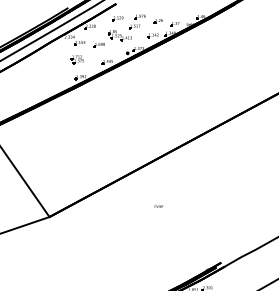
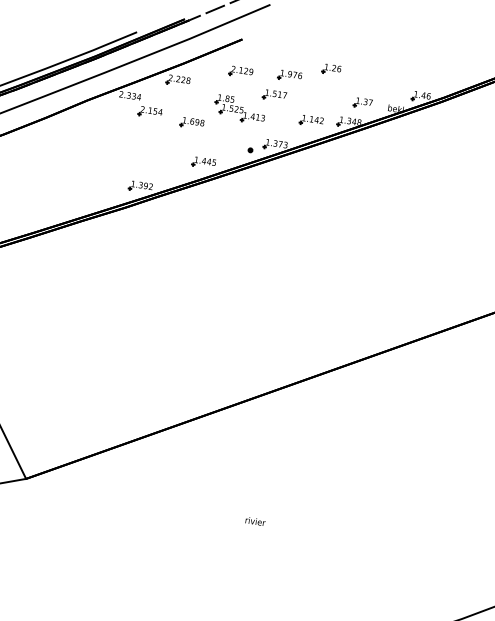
part: (157, 21) -> (329, 69), moved
part: (76, 59) -> (137, 146), removed
text: (158, 206) -> (254, 521), moved

